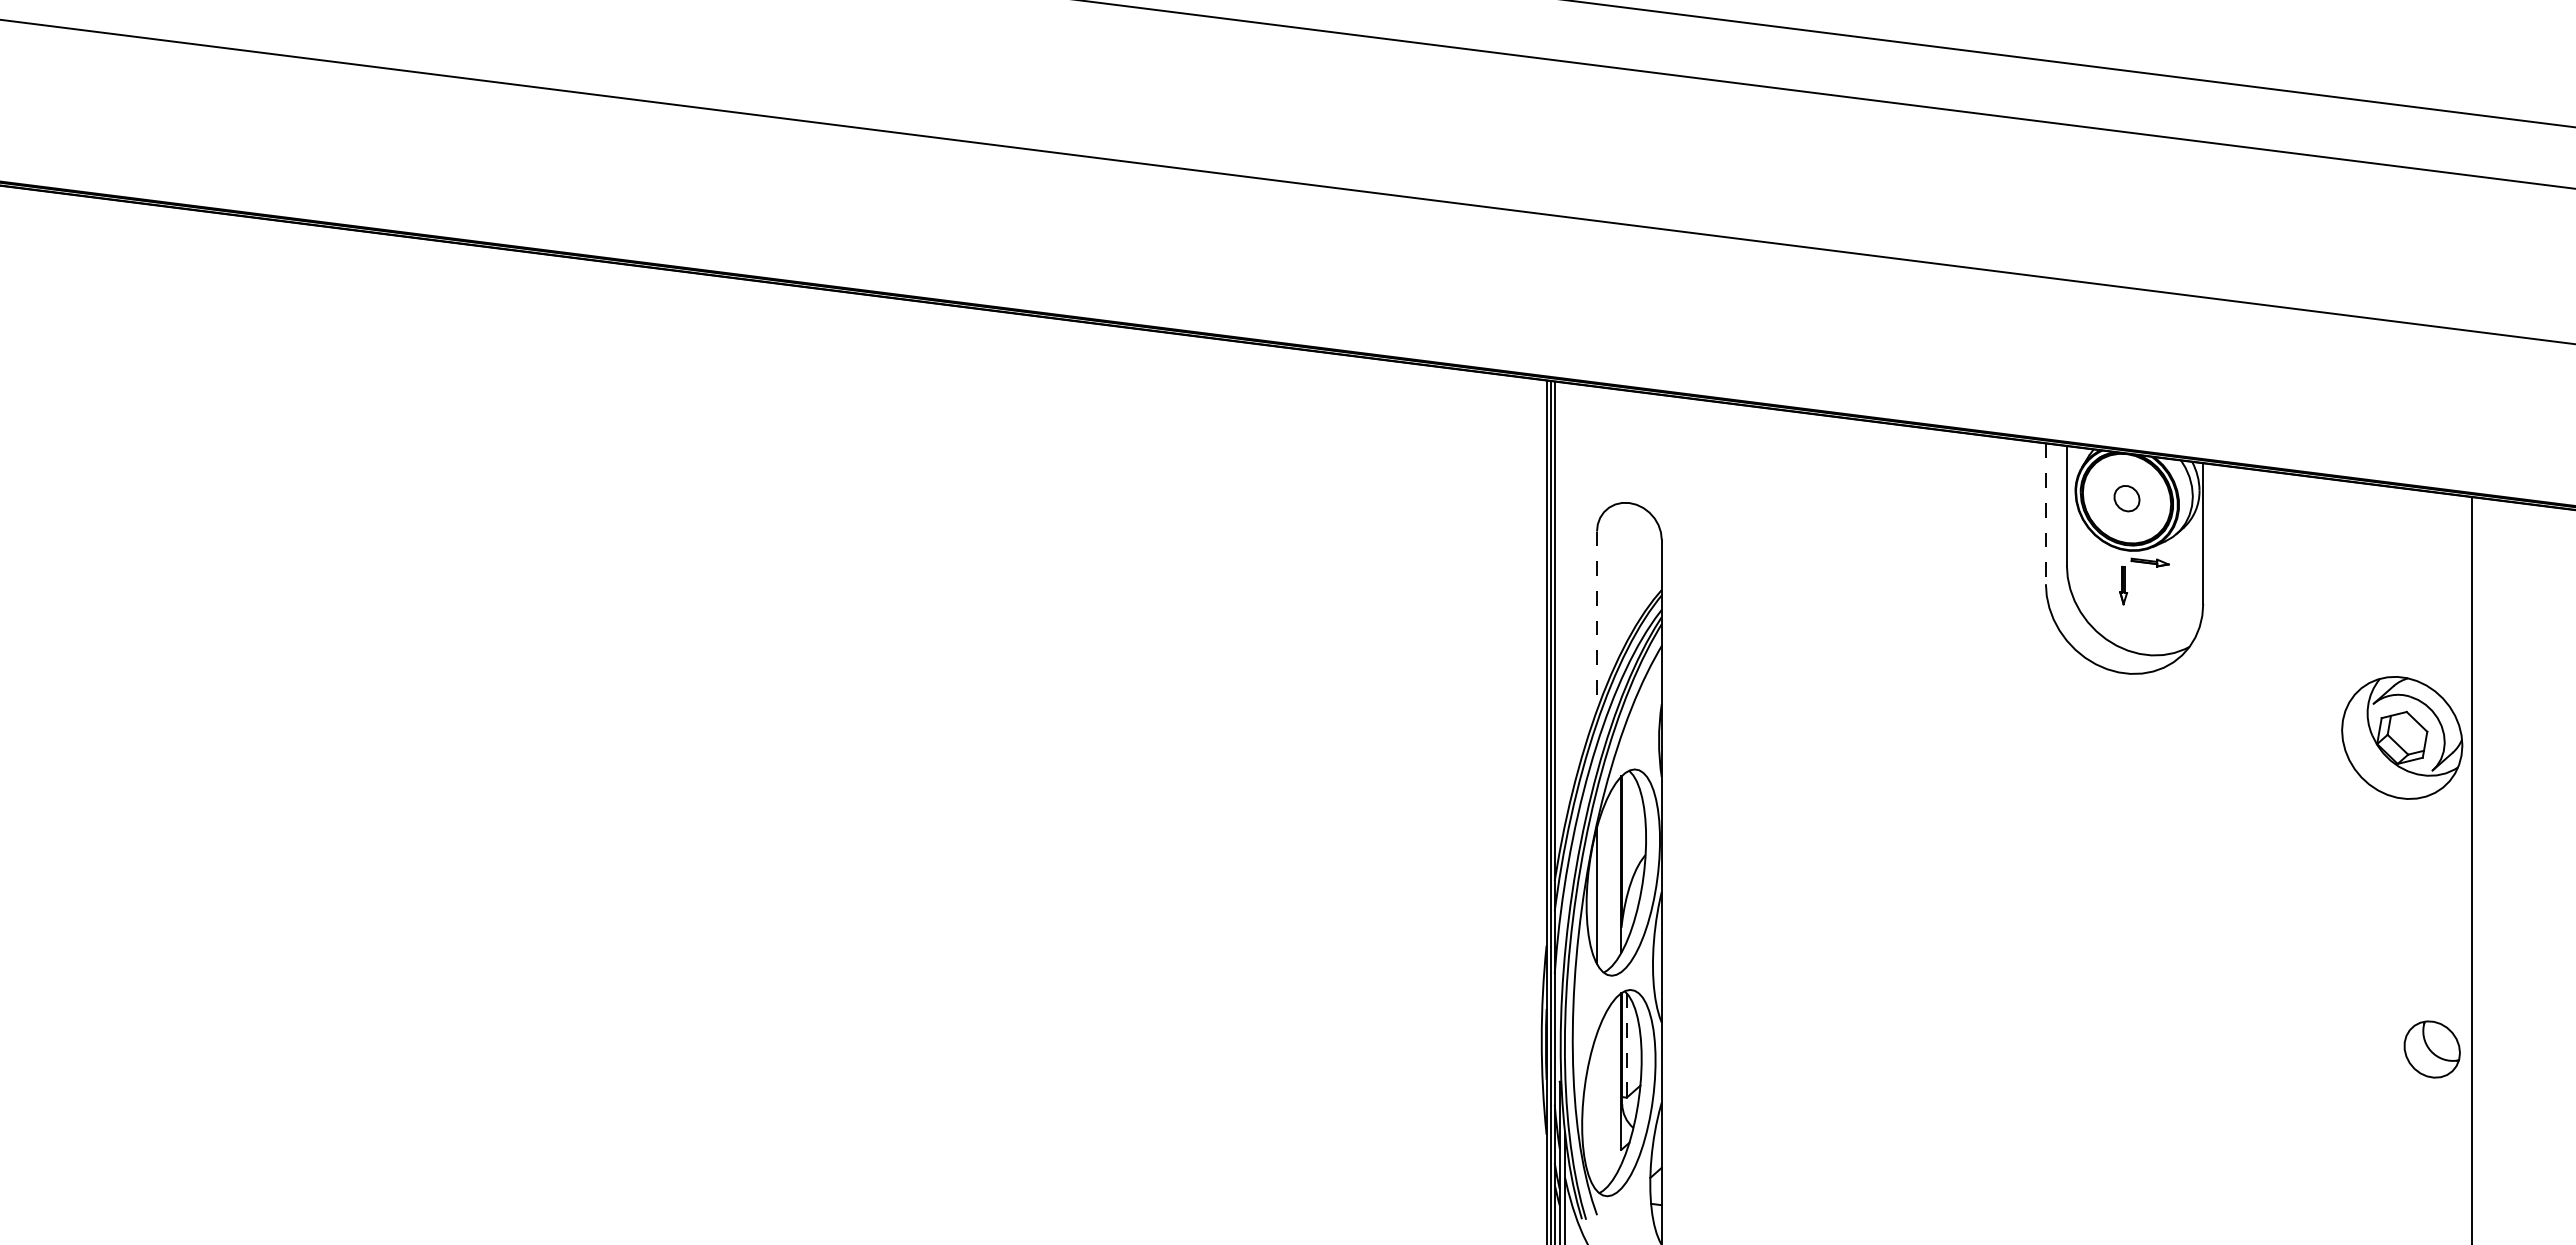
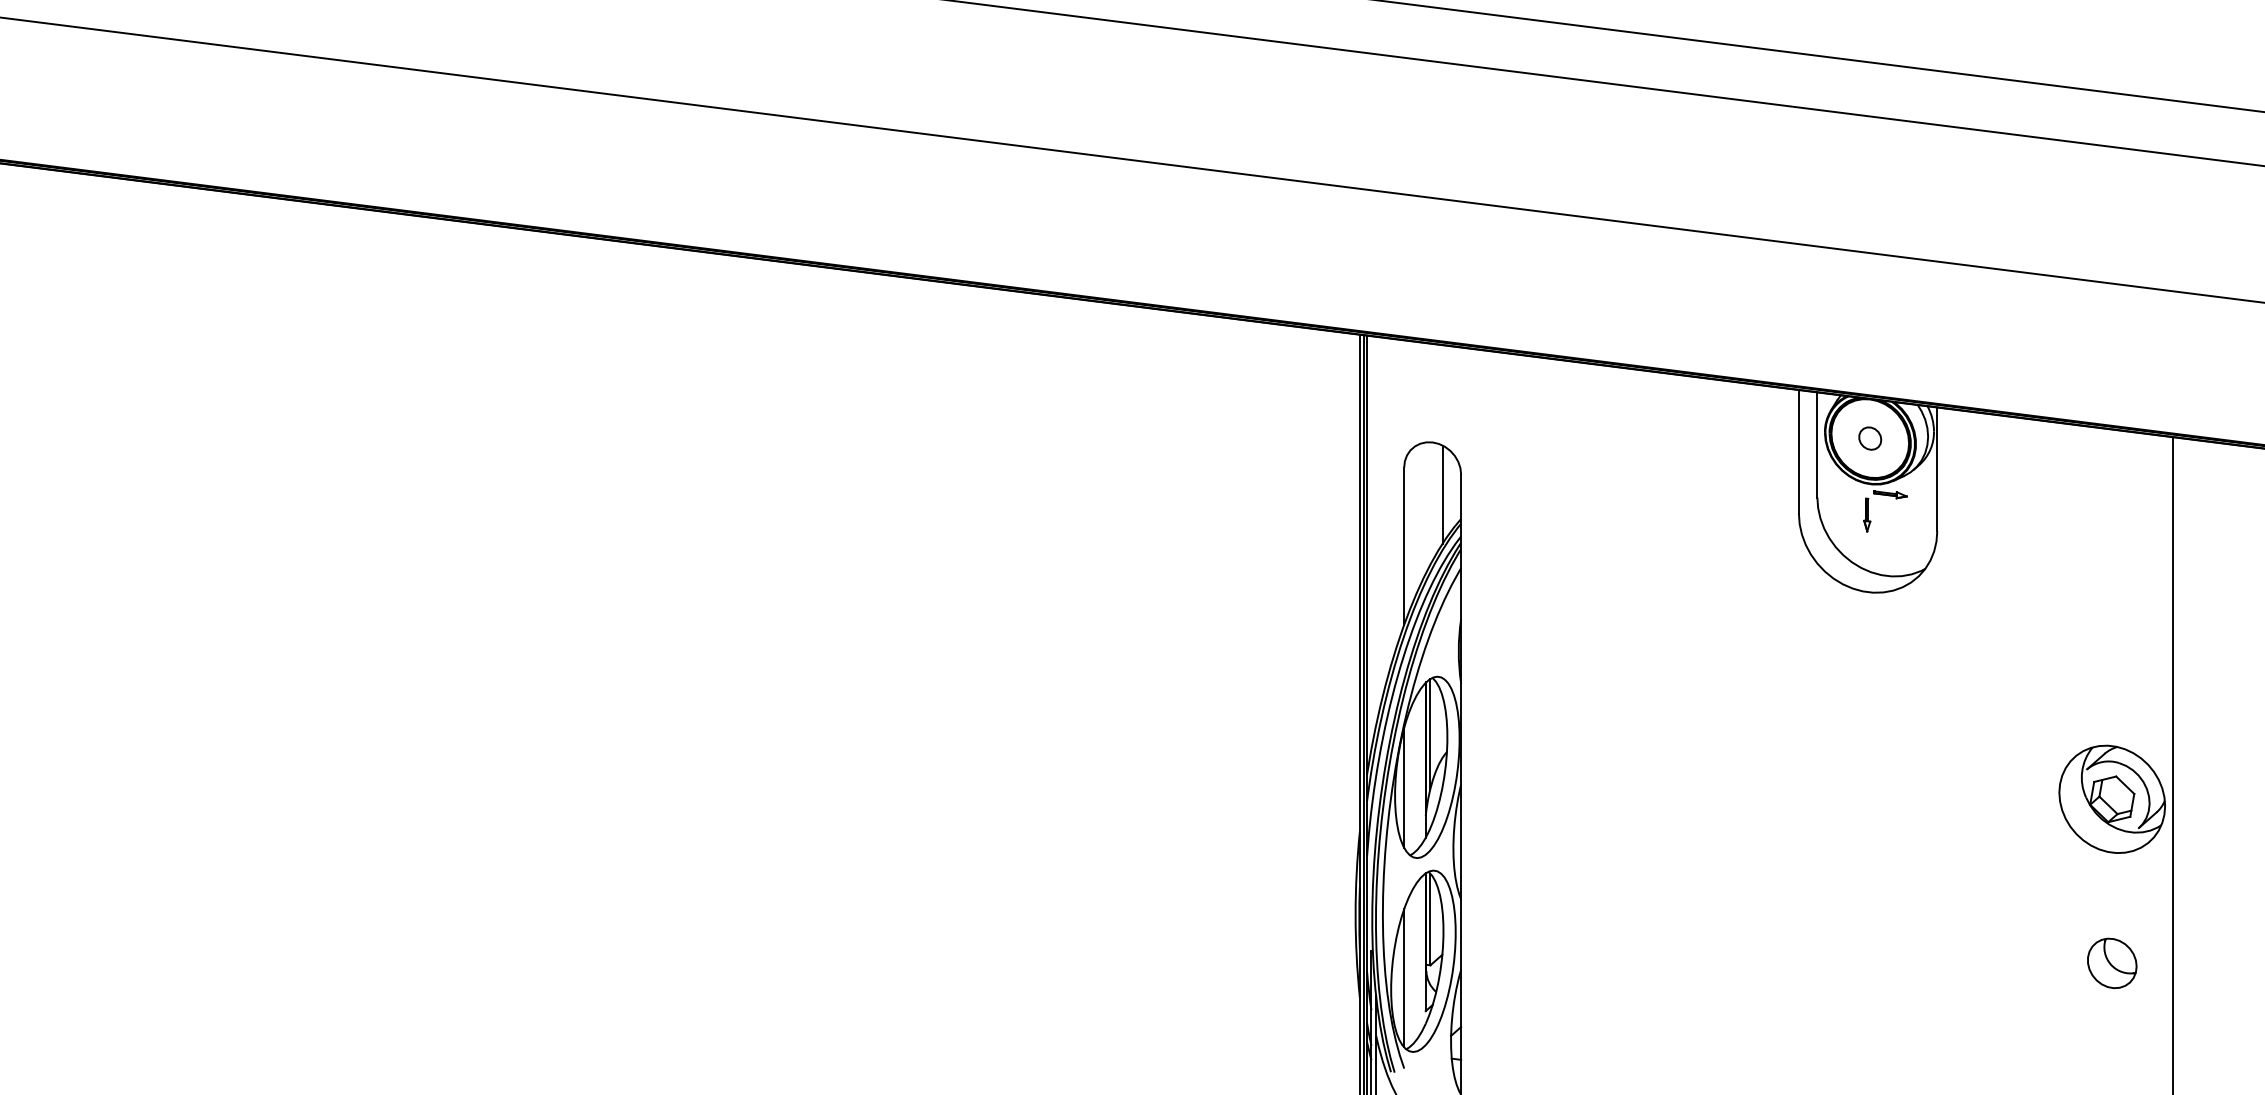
line: (2045, 514) -> (1798, 452), dashed -> solid
line: (1640, 562) -> (1442, 494), added
line: (1596, 621) -> (1403, 546), dashed -> solid
part: (2402, 737) -> (2112, 798), moved
line: (1626, 834) -> (1430, 733), added
line: (1626, 1046) -> (1430, 920), dashed -> solid
part: (2431, 1049) -> (2111, 963), moved
line: (1596, 1112) -> (1403, 978), added

